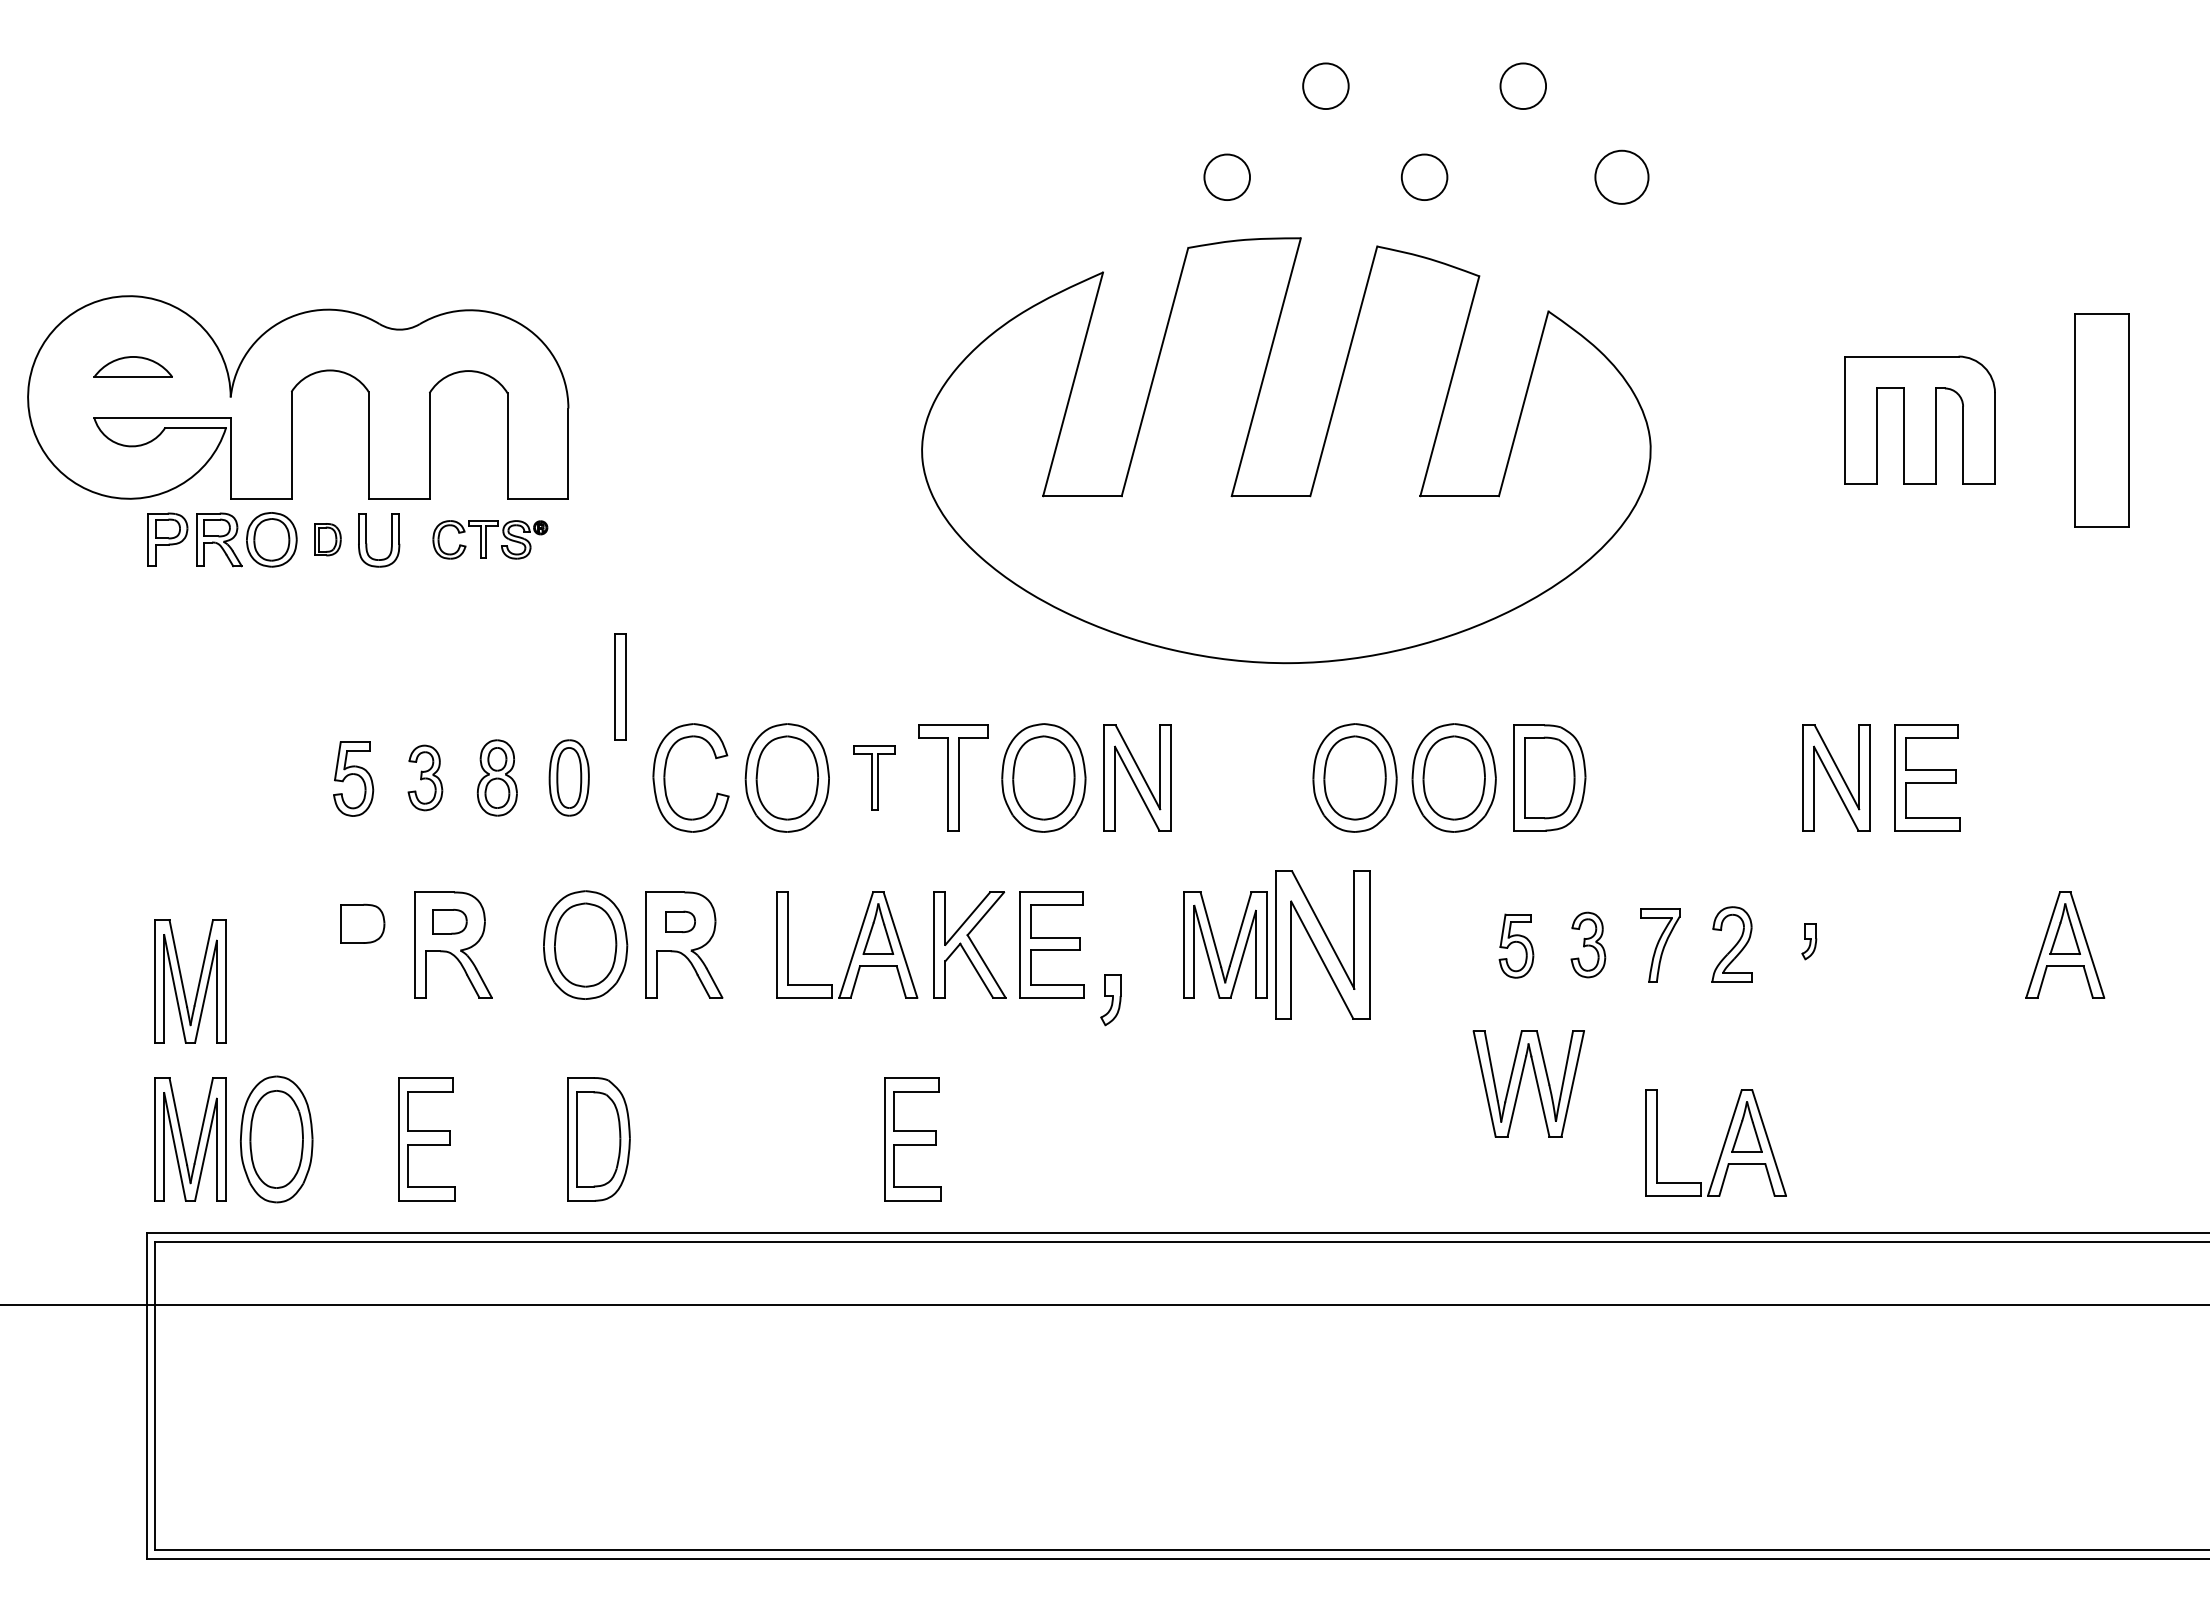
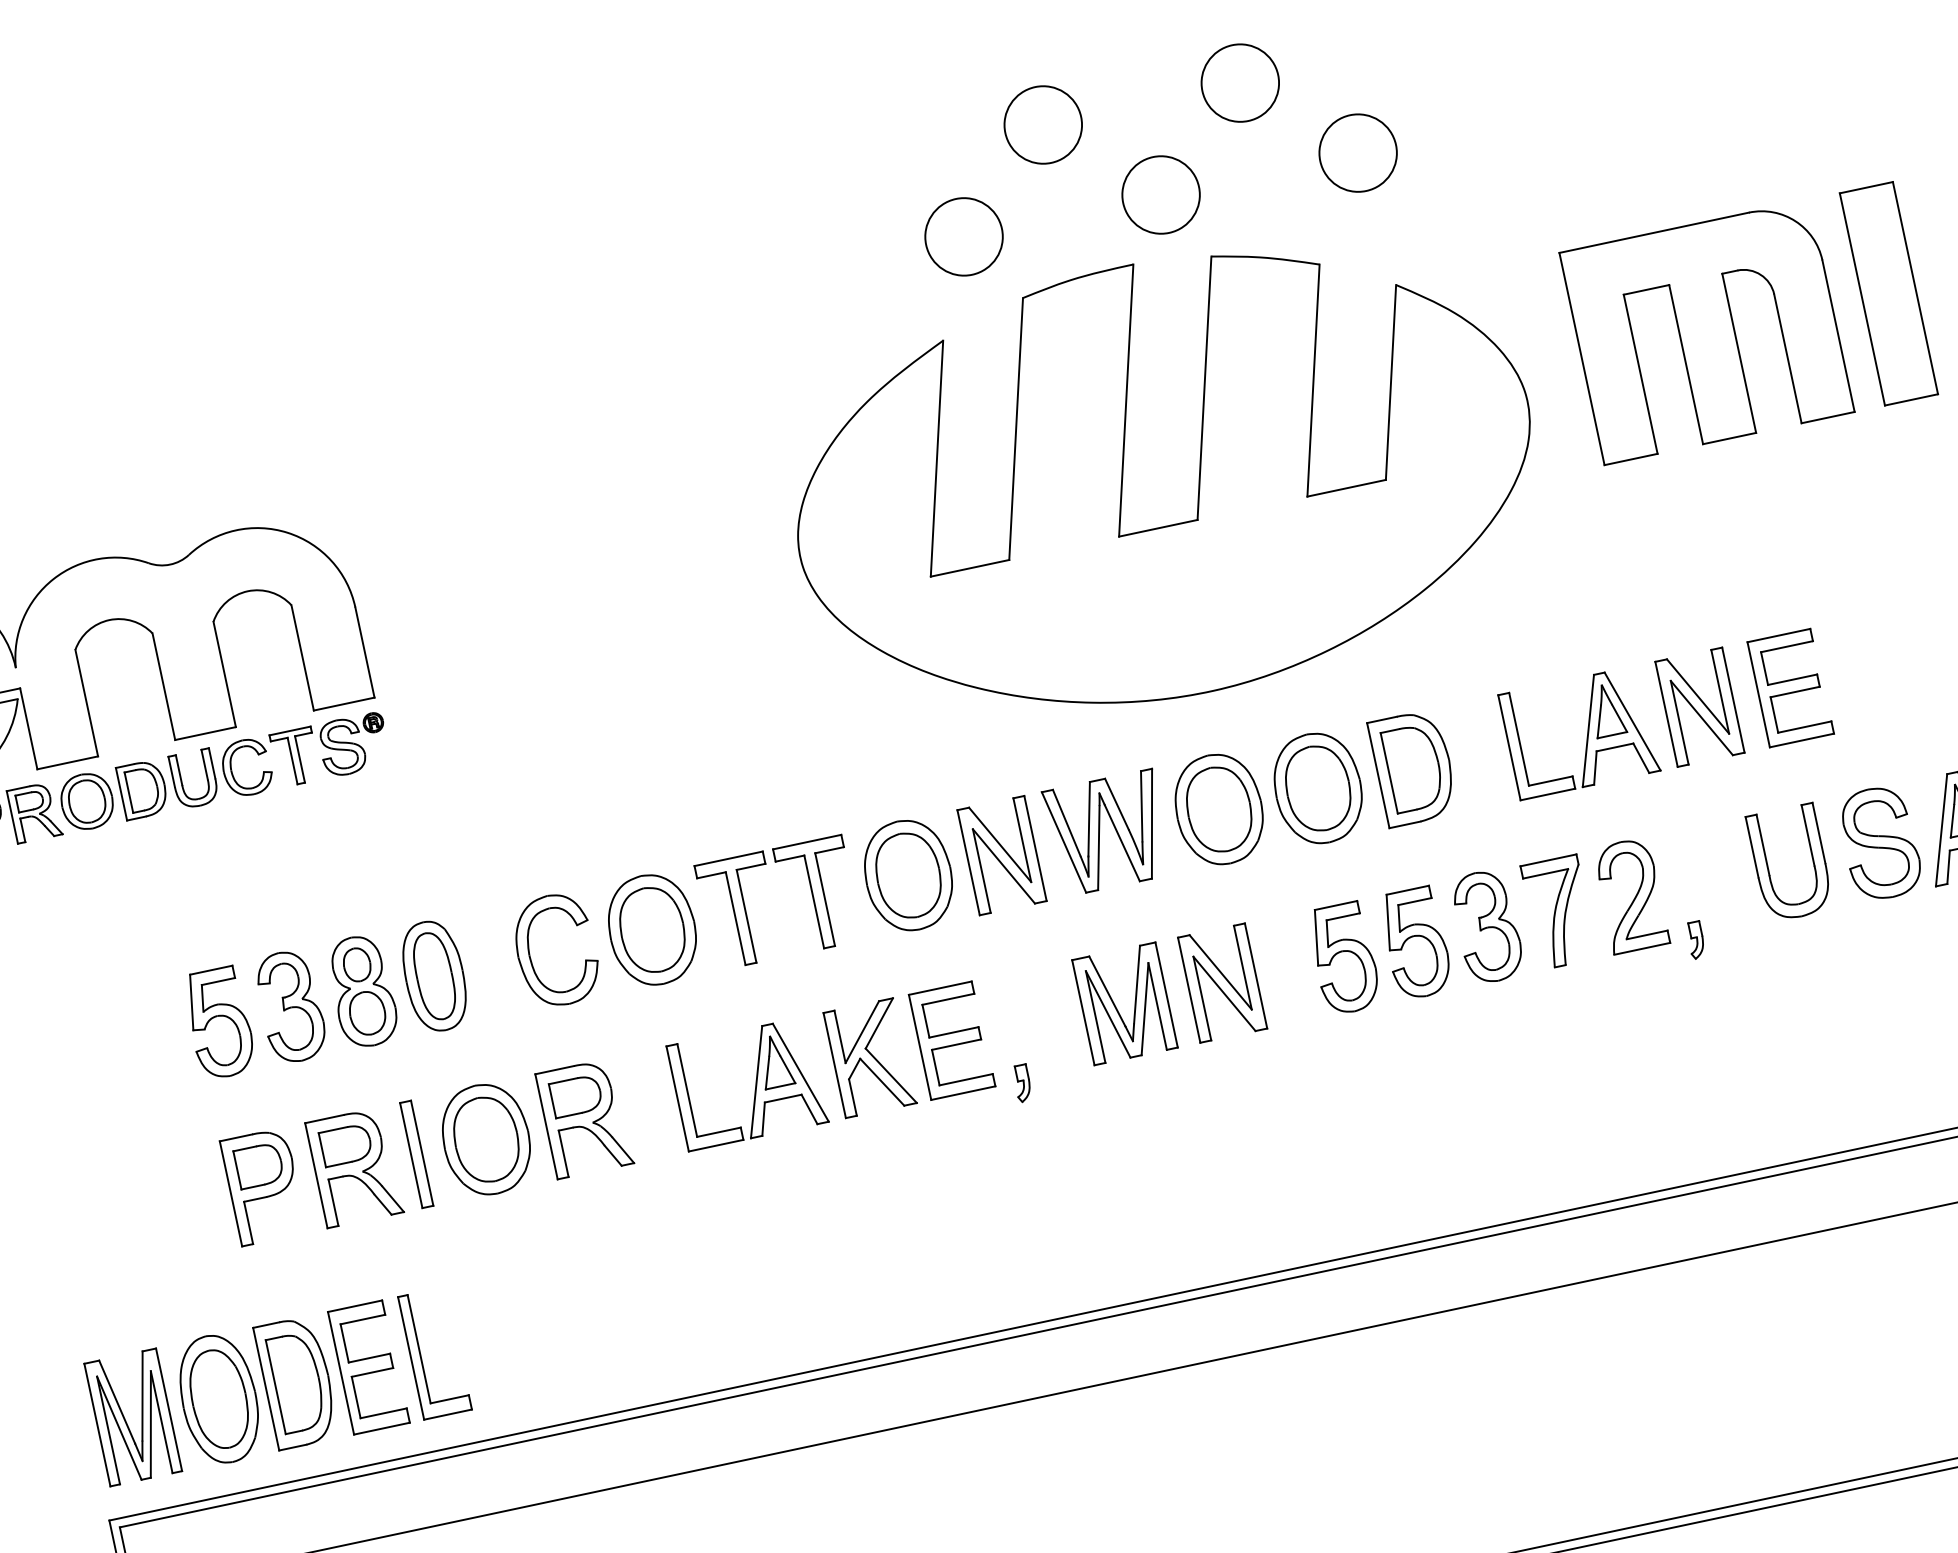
circle: (1325, 86) -> (1042, 125), size x1.67
circle: (1523, 86) -> (1240, 83), size x1.67
circle: (1227, 177) -> (964, 236), size x1.67
circle: (1424, 177) -> (1161, 195), size x1.67
circle: (1621, 177) -> (1357, 153), size x1.43
part: (1919, 420) -> (1706, 332), size x1.67
part: (1319, 457) -> (1198, 479), moved
part: (327, 539) -> (142, 789), size x1.67
part: (490, 539) -> (305, 754), size x1.43
part: (620, 686) -> (416, 1153), moved
part: (425, 777) -> (290, 1006), size x1.67
part: (497, 777) -> (362, 990), size x1.43
part: (569, 777) -> (434, 975), size x1.43
part: (874, 777) -> (739, 910), size x1.67
part: (353, 778) -> (219, 1022), size x1.43
part: (449, 921) -> (345, 1144), size x1.43
part: (680, 921) -> (576, 1095), size x1.67
part: (1446, 940) -> (1344, 952), added
part: (1809, 941) -> (1696, 940), moved
part: (362, 944) -> (263, 1186), added
part: (1323, 944) -> (1222, 982), size x0.71
part: (1588, 944) -> (1487, 926), size x1.67
part: (1731, 944) -> (1630, 895), size x1.43
part: (1981, 944) -> (1879, 842), added
part: (1516, 945) -> (1415, 942), size x1.67
part: (1659, 945) -> (1558, 912), size x1.43
part: (1869, 945) -> (1768, 867), added
part: (183, 983) -> (93, 1263), removed
part: (1110, 1000) -> (1022, 1083), size x0.71
part: (1521, 1081) -> (1100, 832), moved
part: (478, 1139) -> (420, 1356), added
part: (598, 1139) -> (296, 1382), moved
part: (912, 1139) -> (854, 1264), removed
part: (1723, 1143) -> (1587, 731), moved

